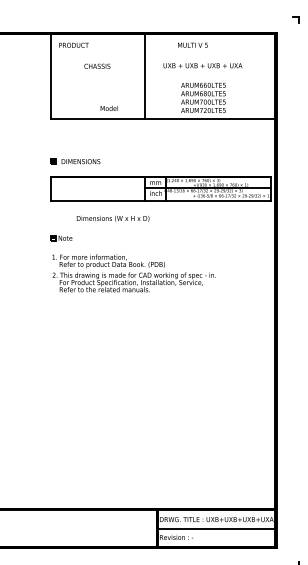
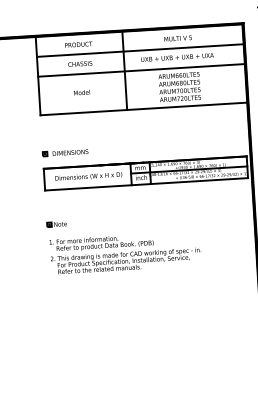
text: (73, 44) -> (78, 43), moved
text: (192, 44) -> (177, 37), moved
line: (163, 55) -> (140, 50), added
line: (163, 77) -> (141, 70), added
text: (108, 108) -> (81, 92), moved
text: (112, 218) -> (88, 176), moved

